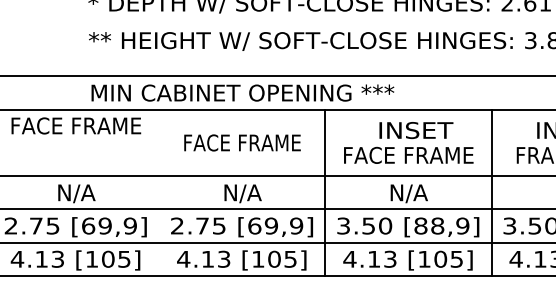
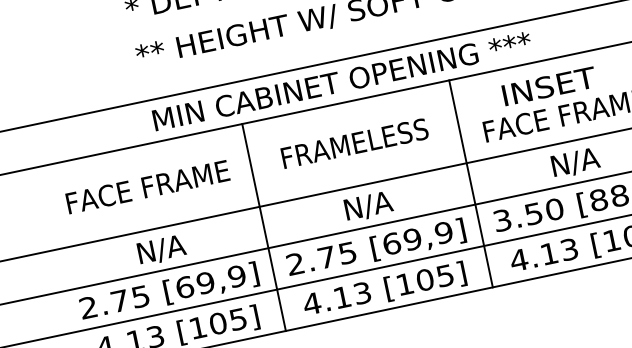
text: (76, 125) -> (148, 186), moved
text: (416, 130) -> (549, 86), moved
text: (242, 142) -> (354, 142), FACE FRAME -> FRAMELESS
line: (159, 192) -> (264, 226), added

